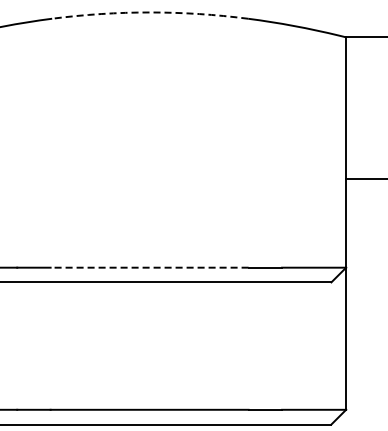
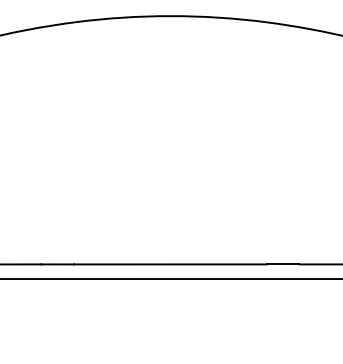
arc: (150, 12) -> (171, 16), dashed -> solid
line: (149, 267) -> (170, 264), dashed -> solid

